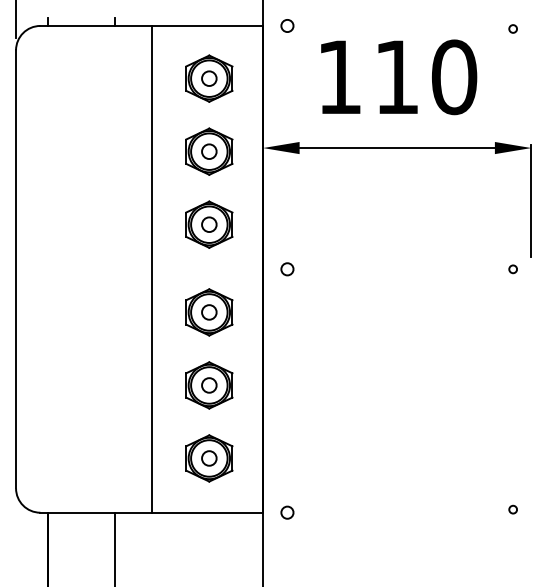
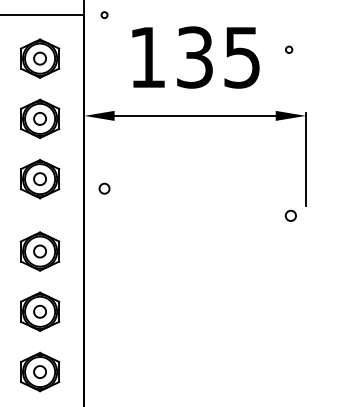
circle: (287, 25) -> (104, 14), size x0.6
circle: (512, 28) -> (288, 49), moved
text: (426, 77) -> (219, 57), 110 -> 135
circle: (287, 269) -> (104, 188), moved
circle: (512, 269) -> (290, 216), size x1.6

